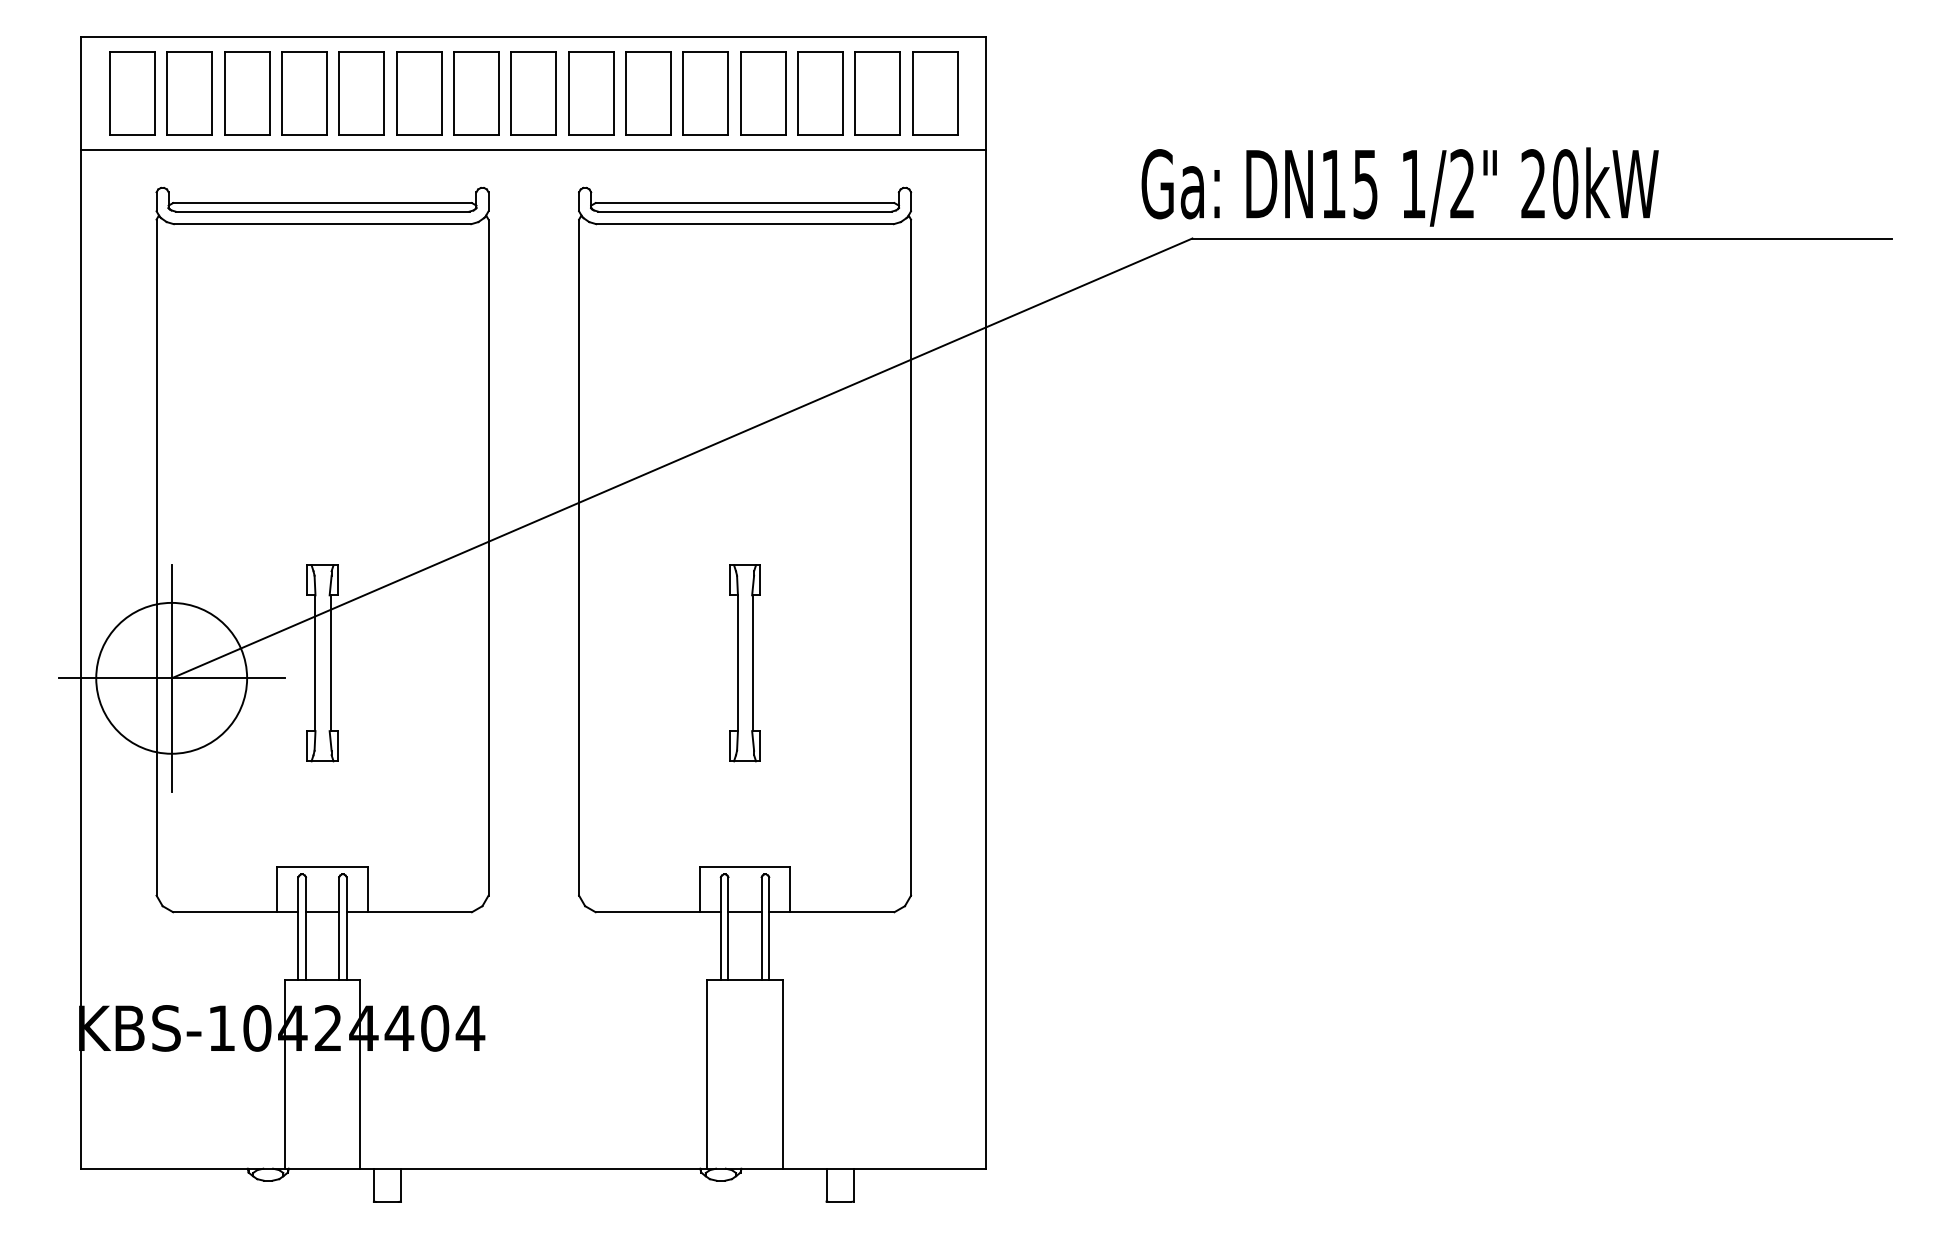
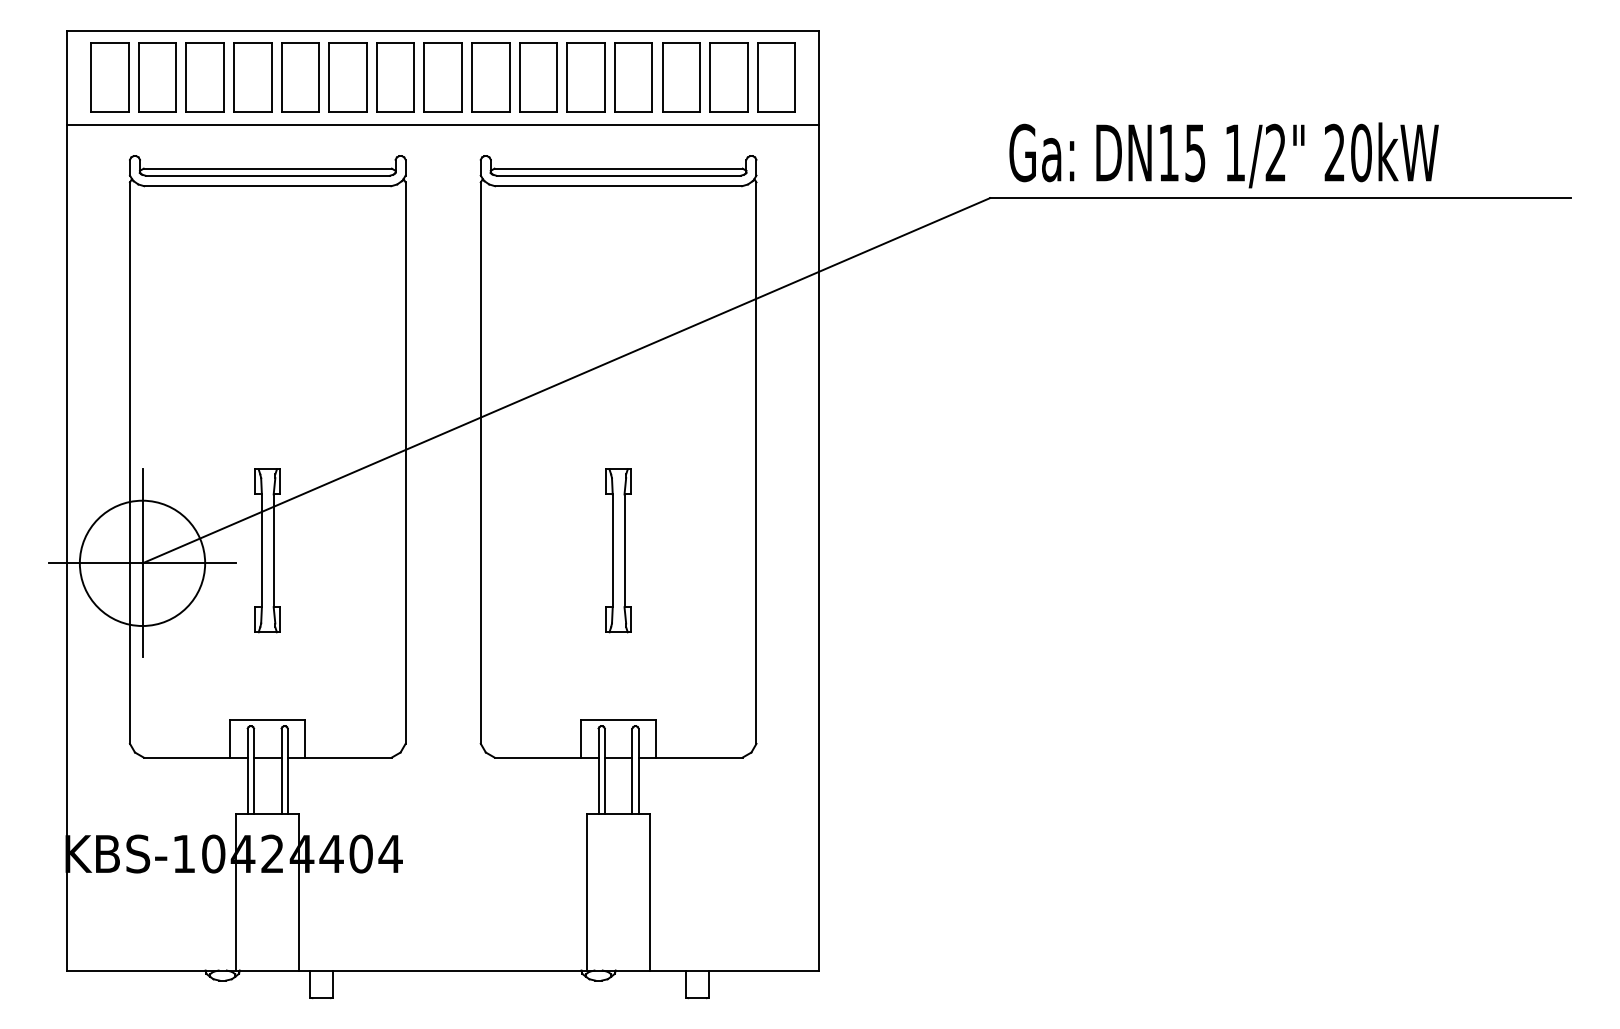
text: (1399, 186) -> (1223, 154), moved

